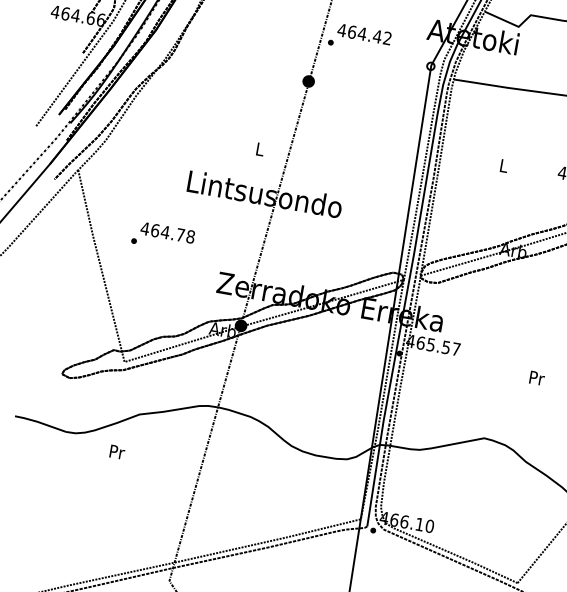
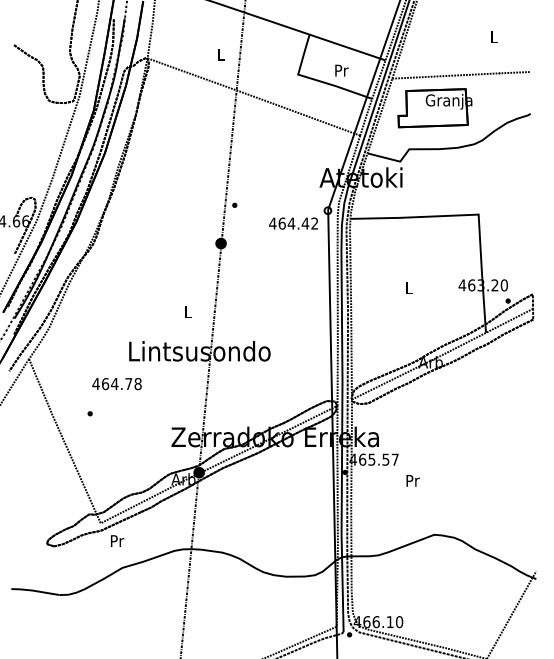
text: (364, 34) -> (293, 223), moved
text: (167, 233) -> (116, 384), moved
text: (536, 377) -> (412, 480), moved
text: (117, 451) -> (117, 540), moved

